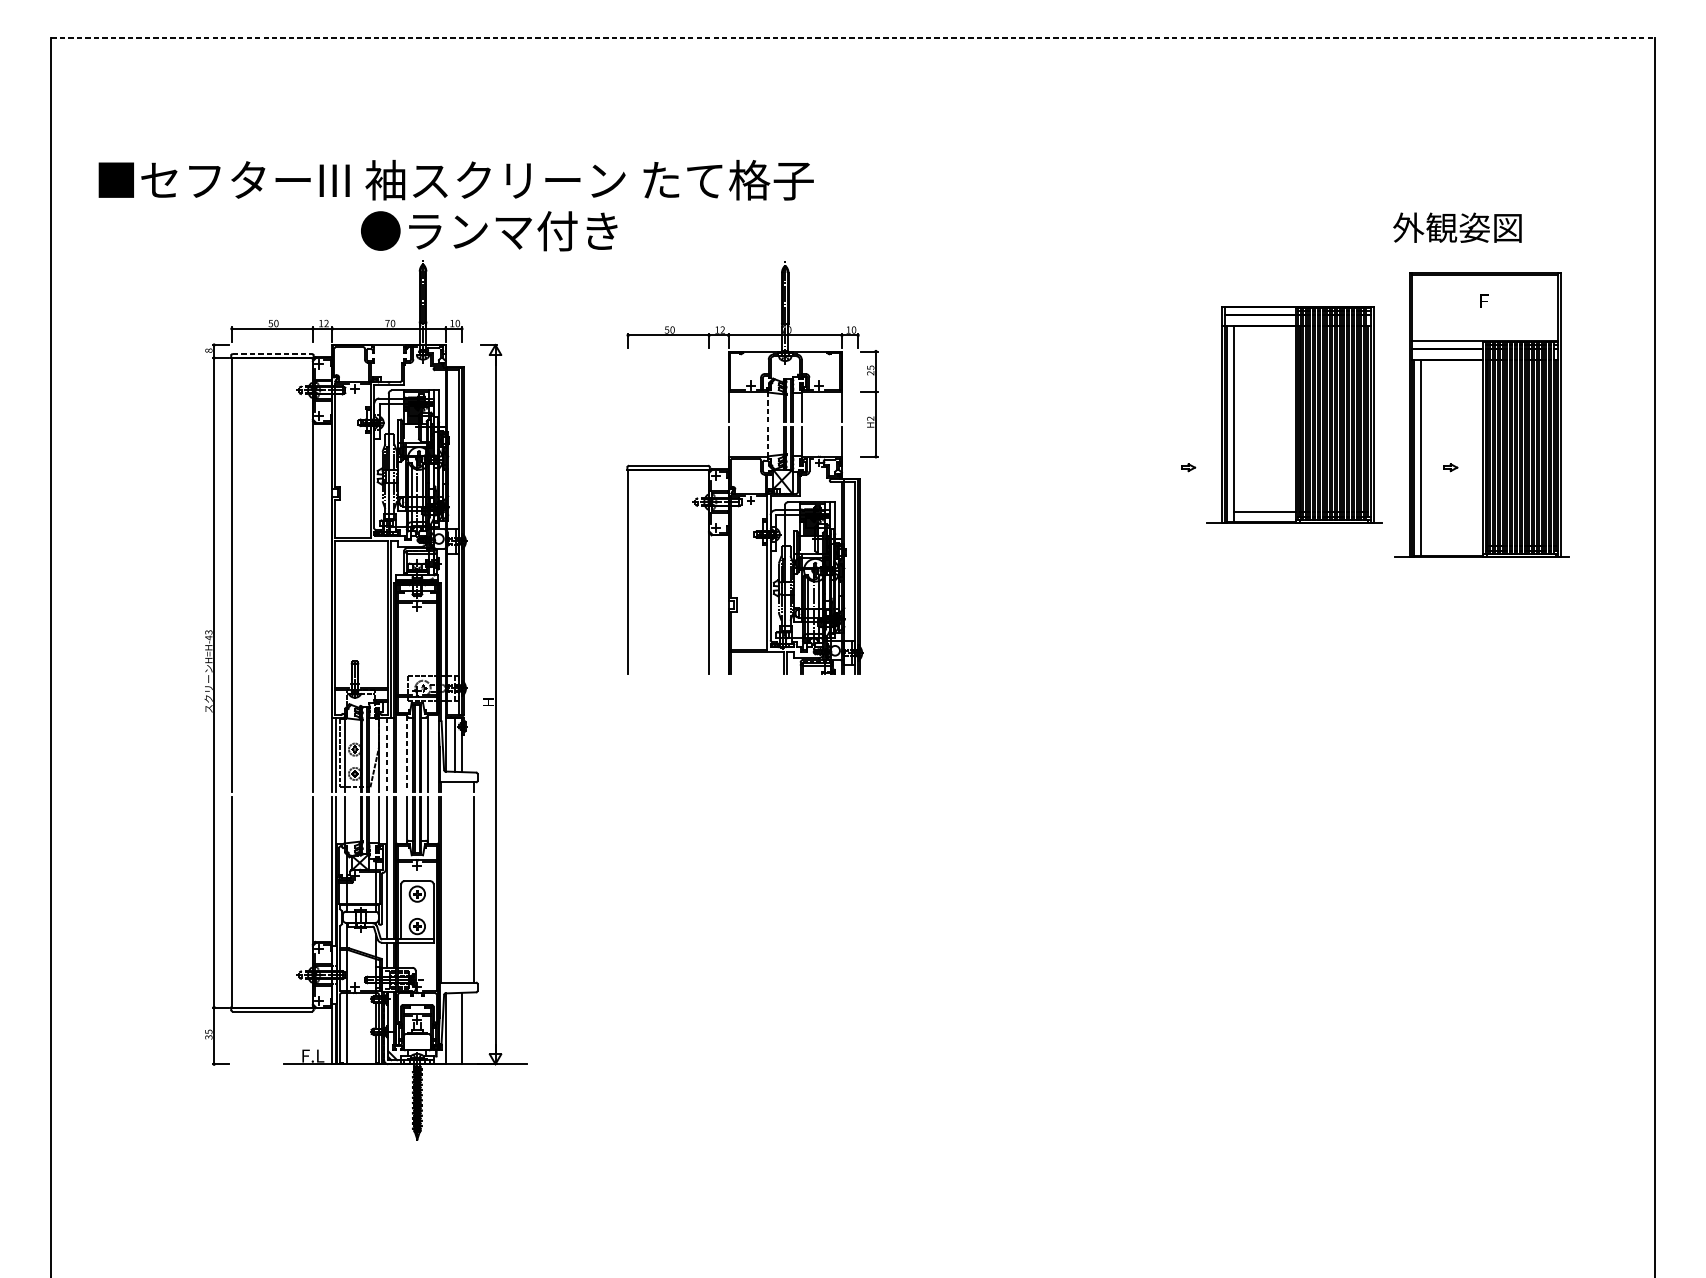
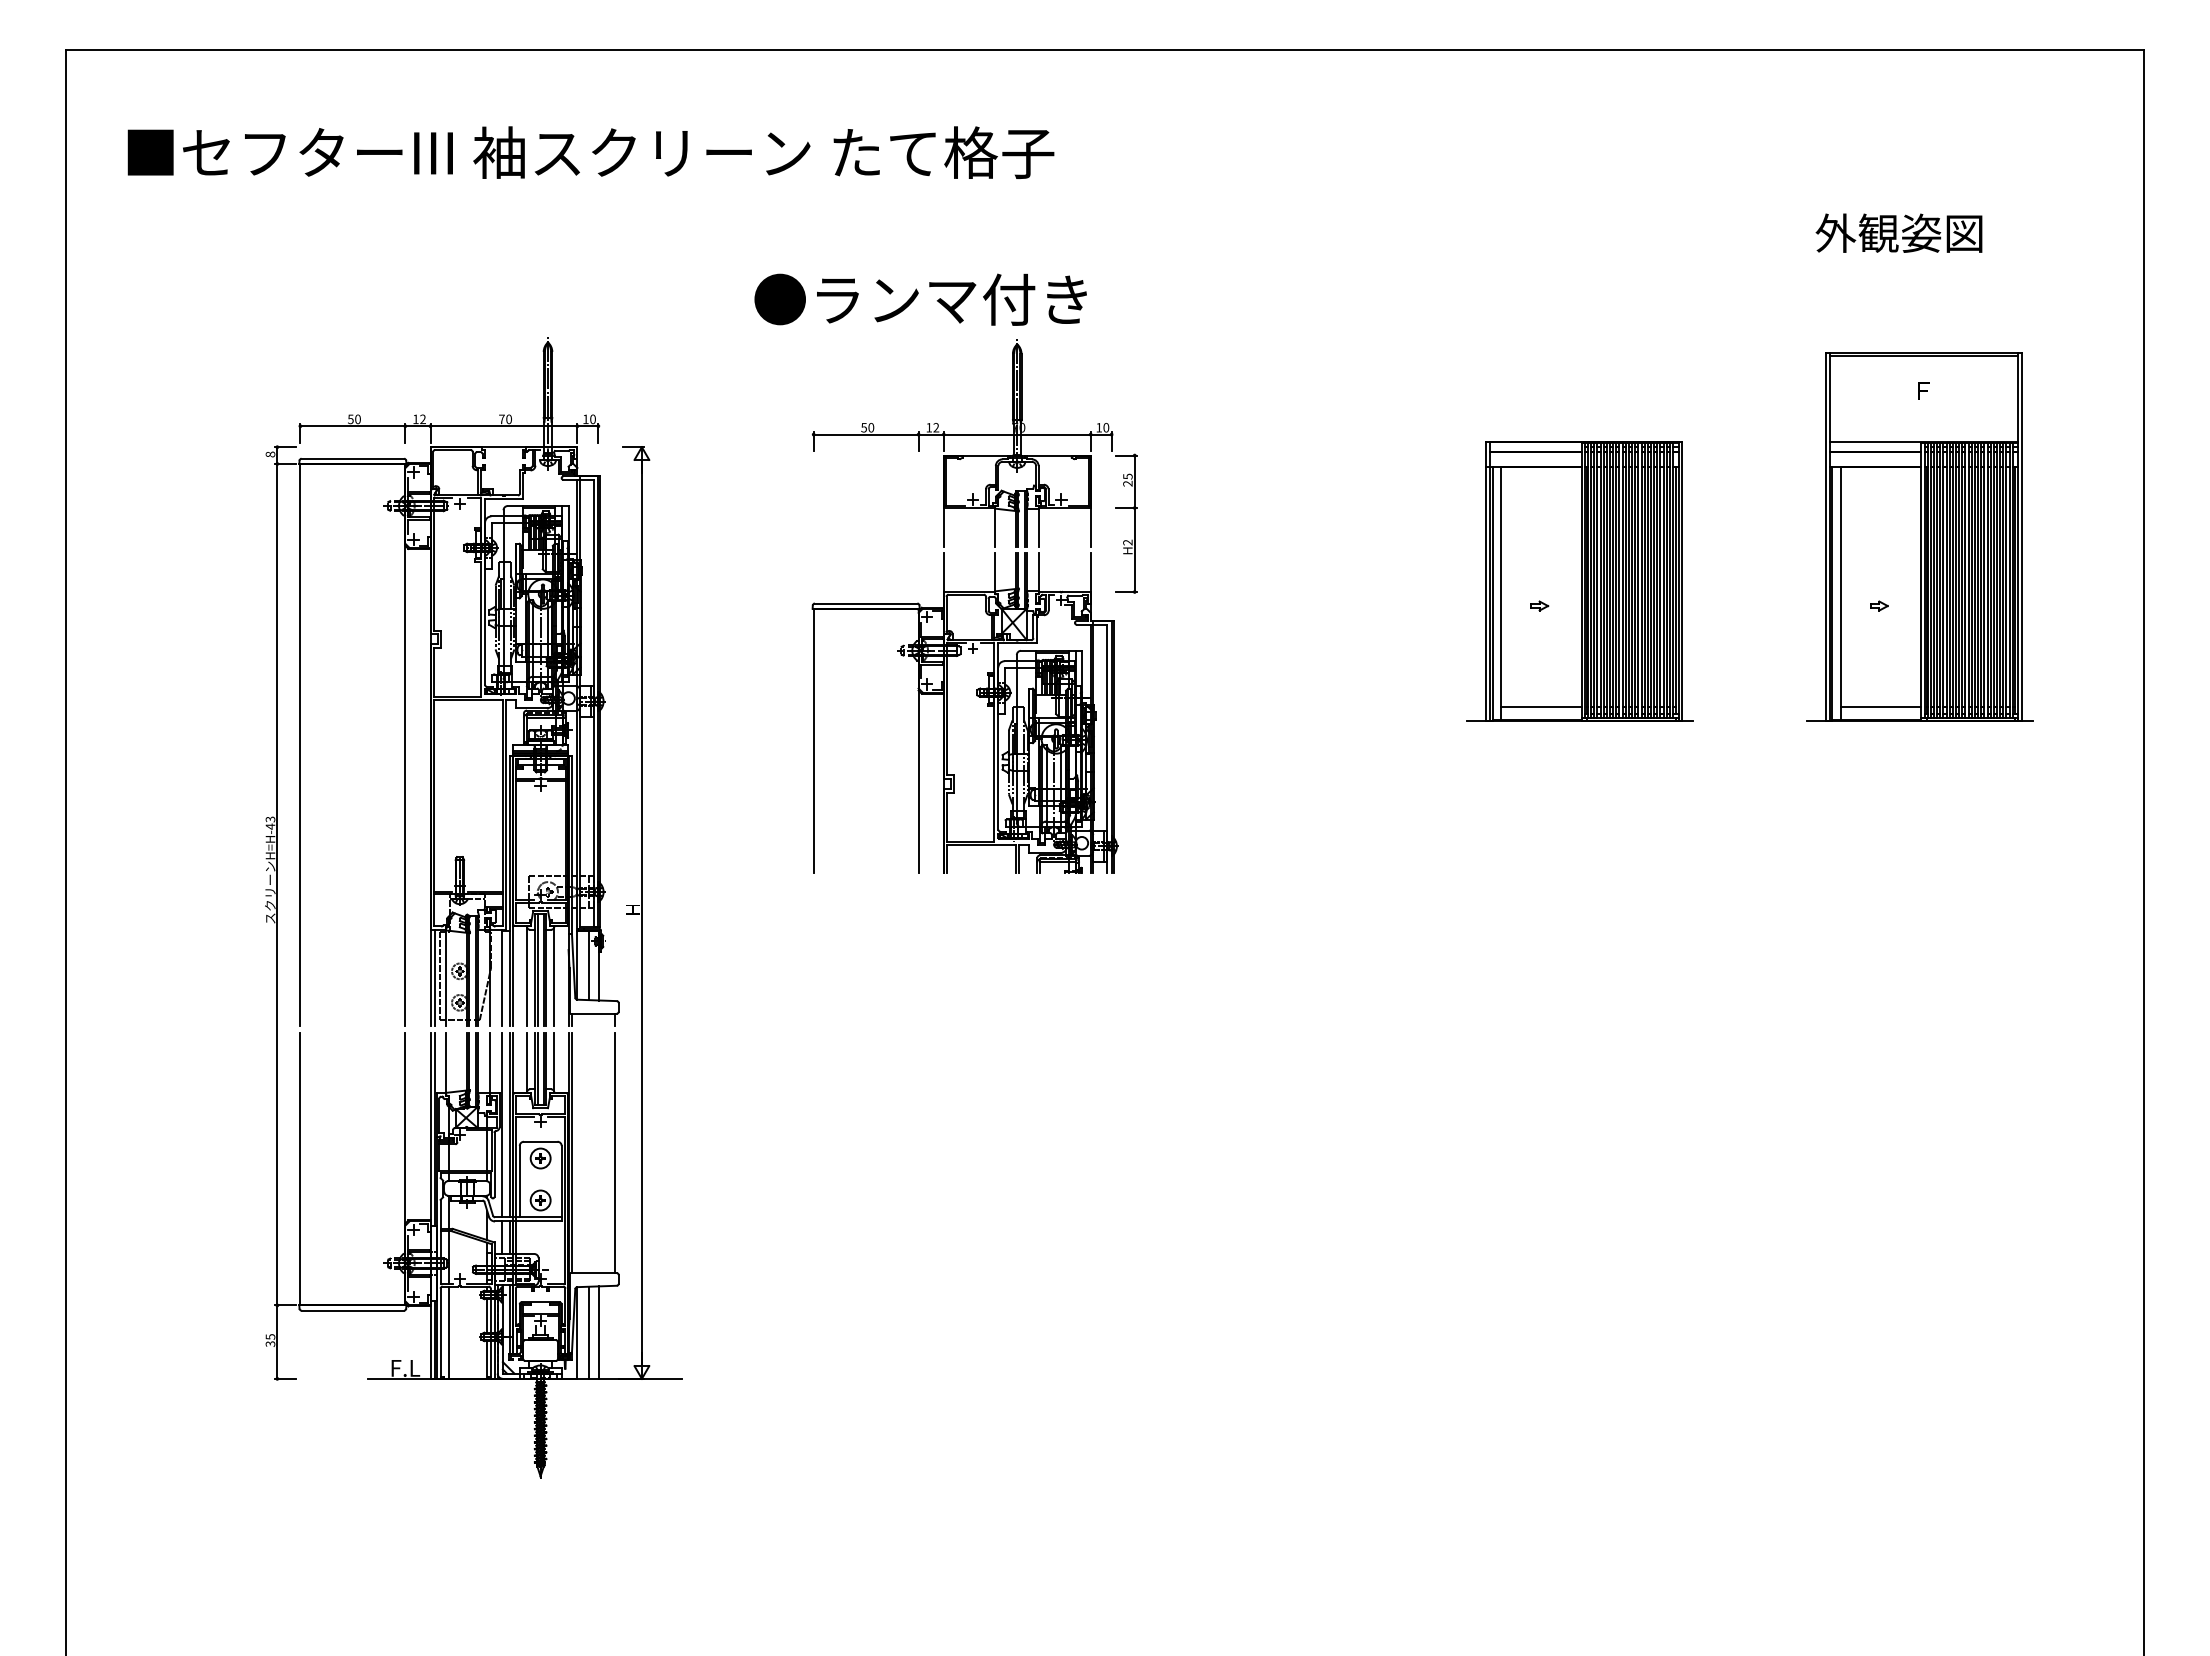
line: (853, 38) -> (1105, 49), dashed -> solid
text: (455, 180) -> (590, 152), moved
text: (1457, 227) -> (1898, 232), moved
text: (489, 231) -> (920, 299), moved
line: (272, 353) -> (353, 458), dashed -> solid
line: (768, 407) -> (995, 527), dashed -> solid
part: (1294, 414) -> (1579, 581), moved
line: (768, 441) -> (995, 572), dashed -> solid
line: (1451, 545) -> (1880, 707), added
line: (407, 753) -> (527, 976), dashed -> solid
line: (387, 755) -> (501, 978), dashed -> solid
line: (454, 1028) -> (588, 1332), added

